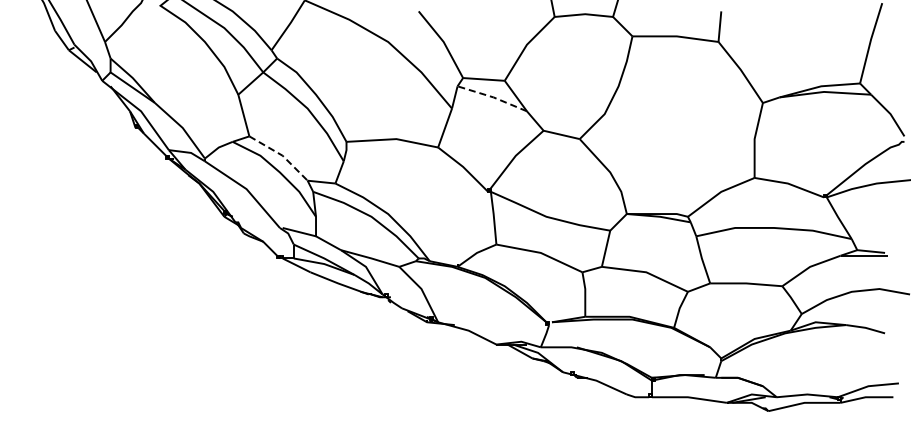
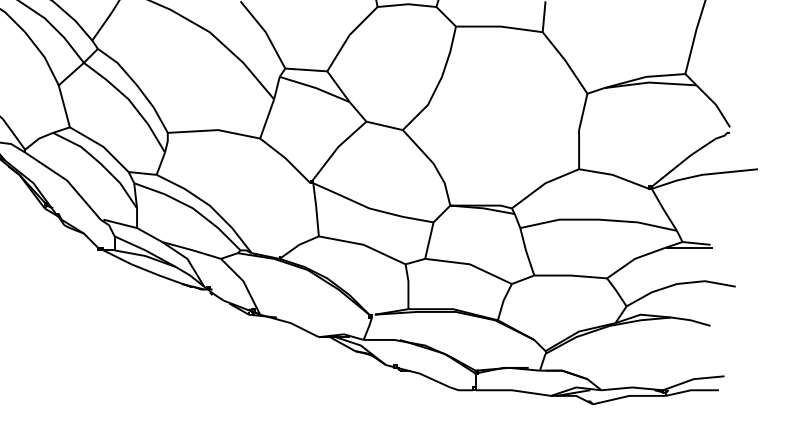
line: (493, 97) -> (315, 88), dashed -> solid
line: (281, 155) -> (102, 146), dashed -> solid

